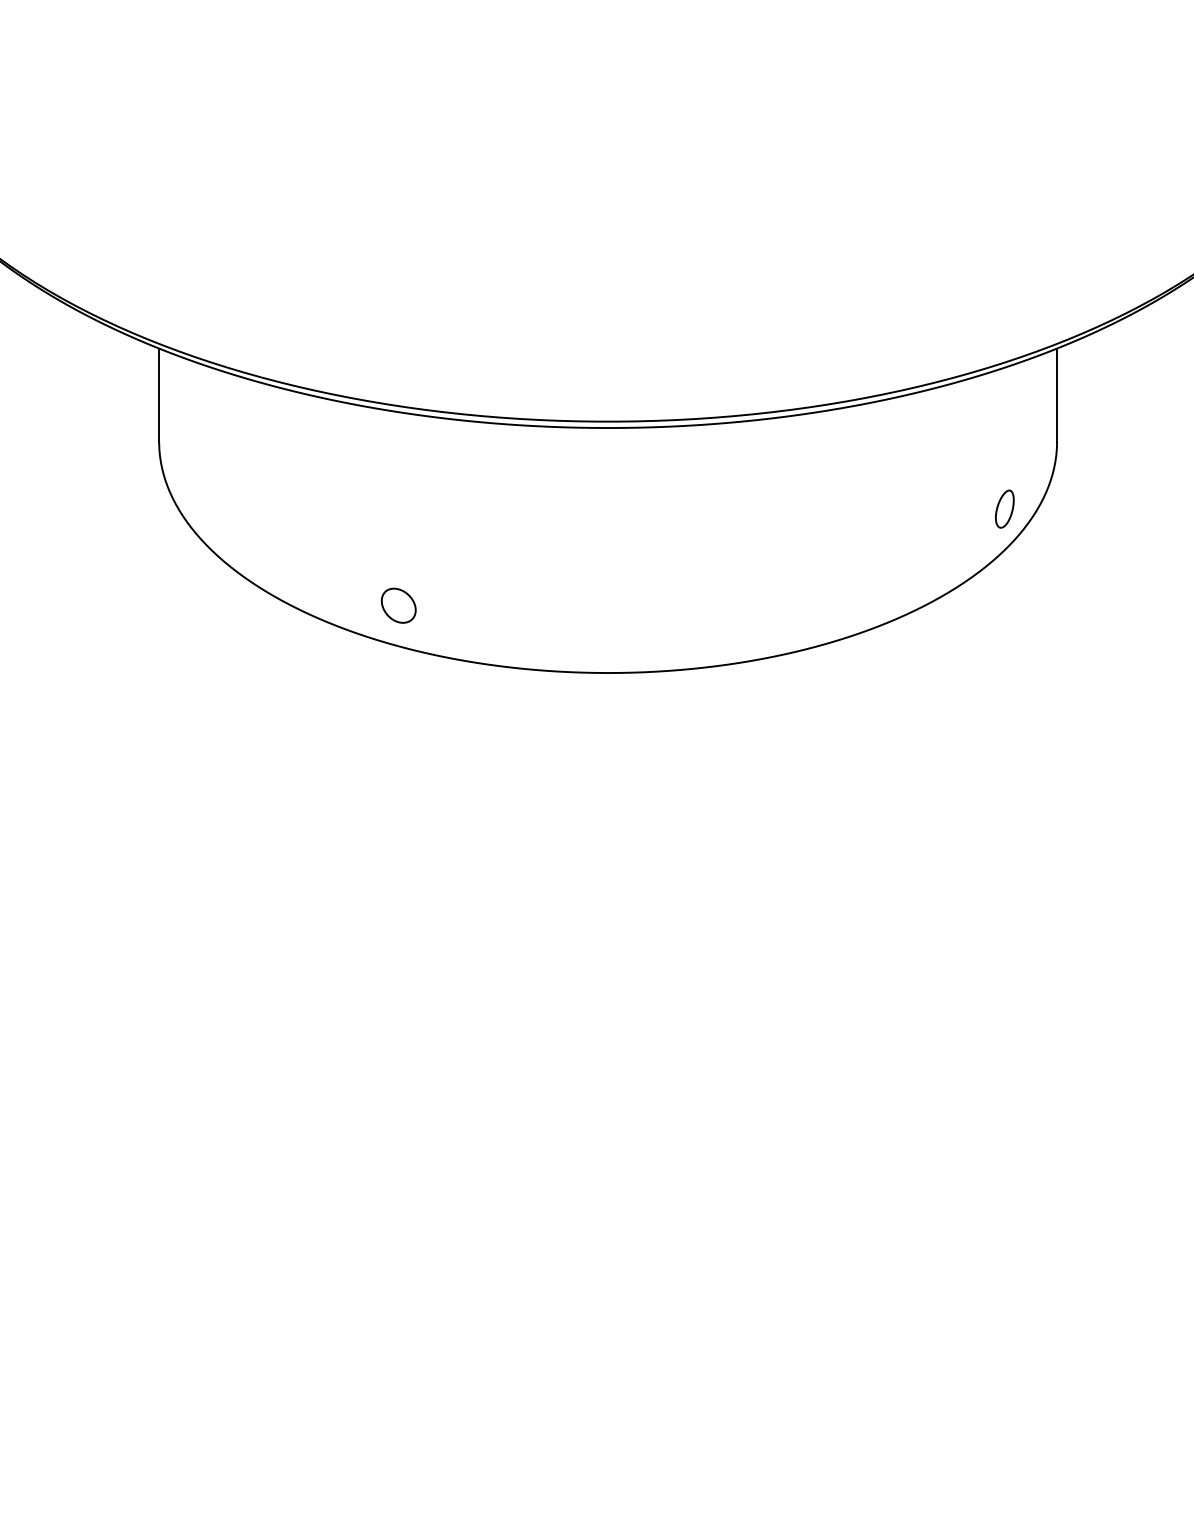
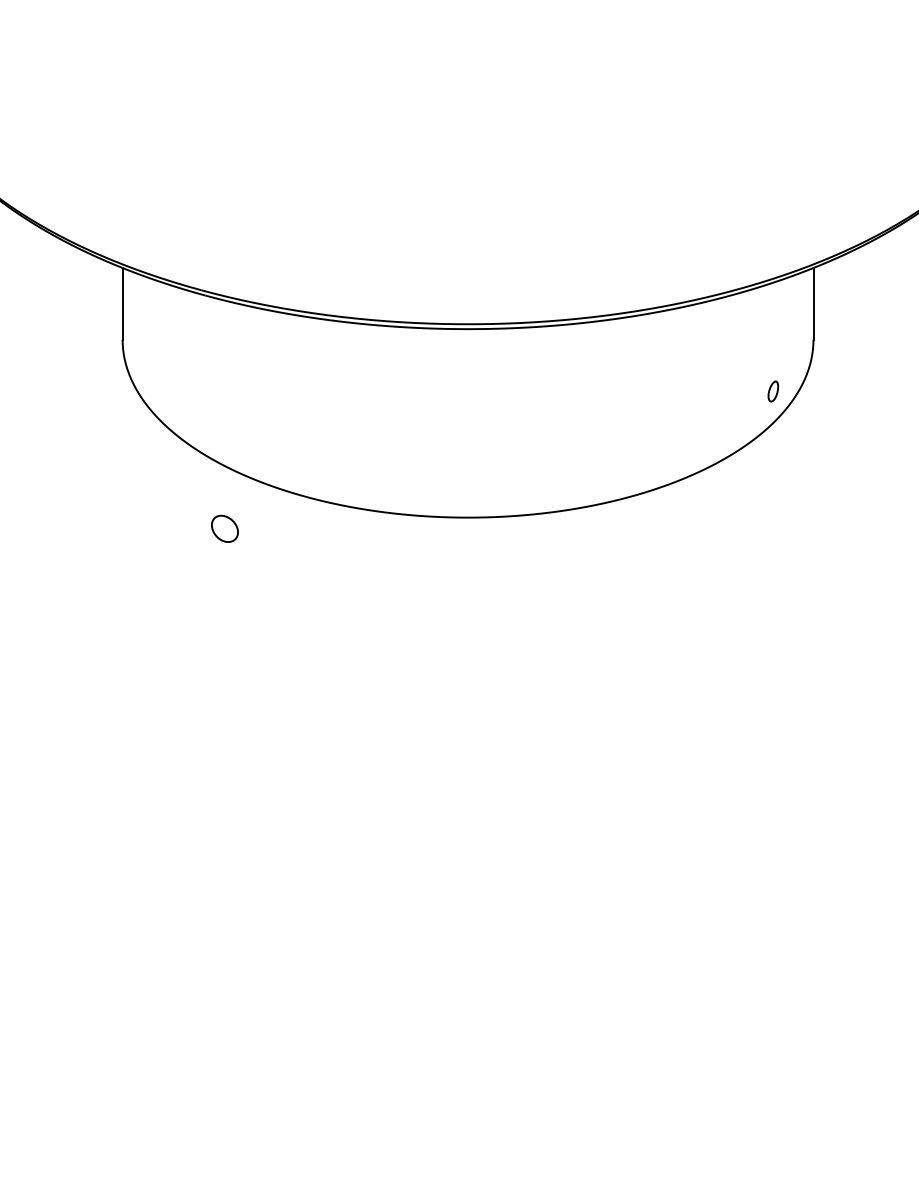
part: (1005, 509) -> (773, 391), size x0.7
part: (398, 605) -> (224, 528), moved

